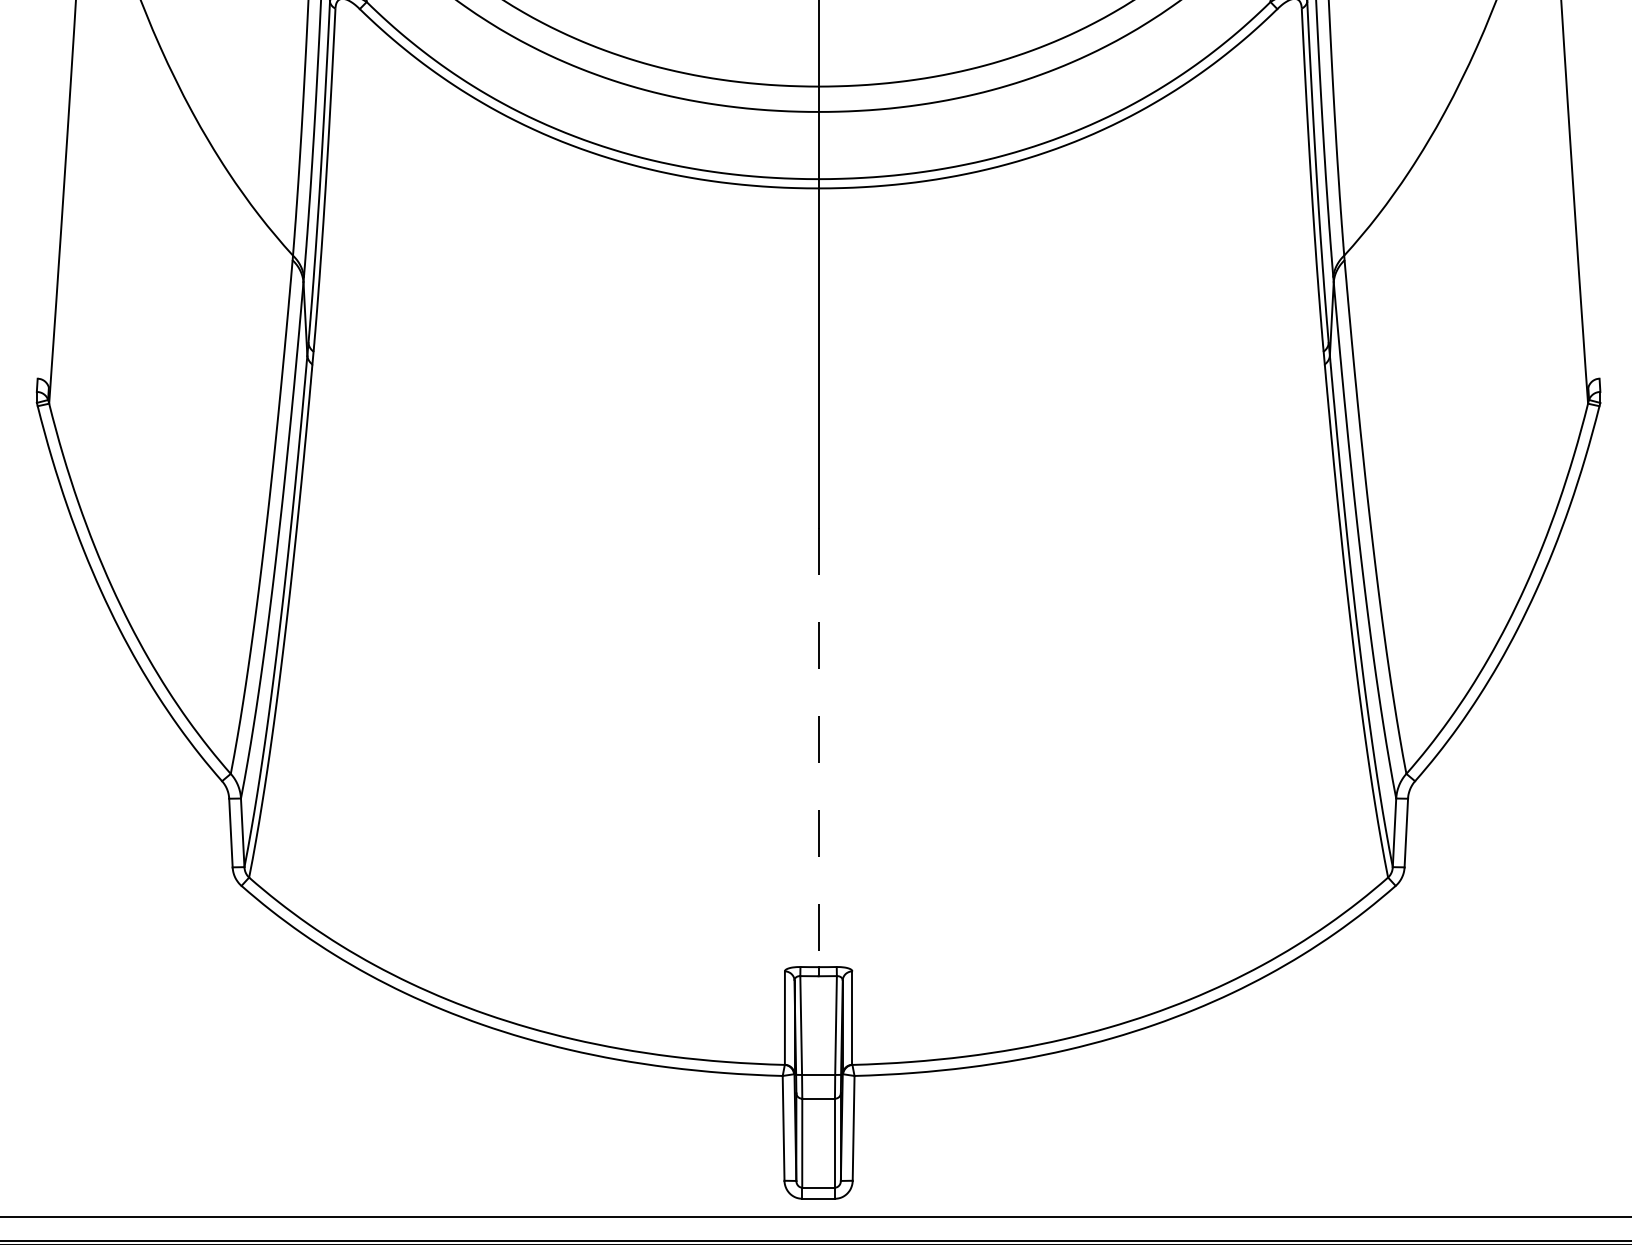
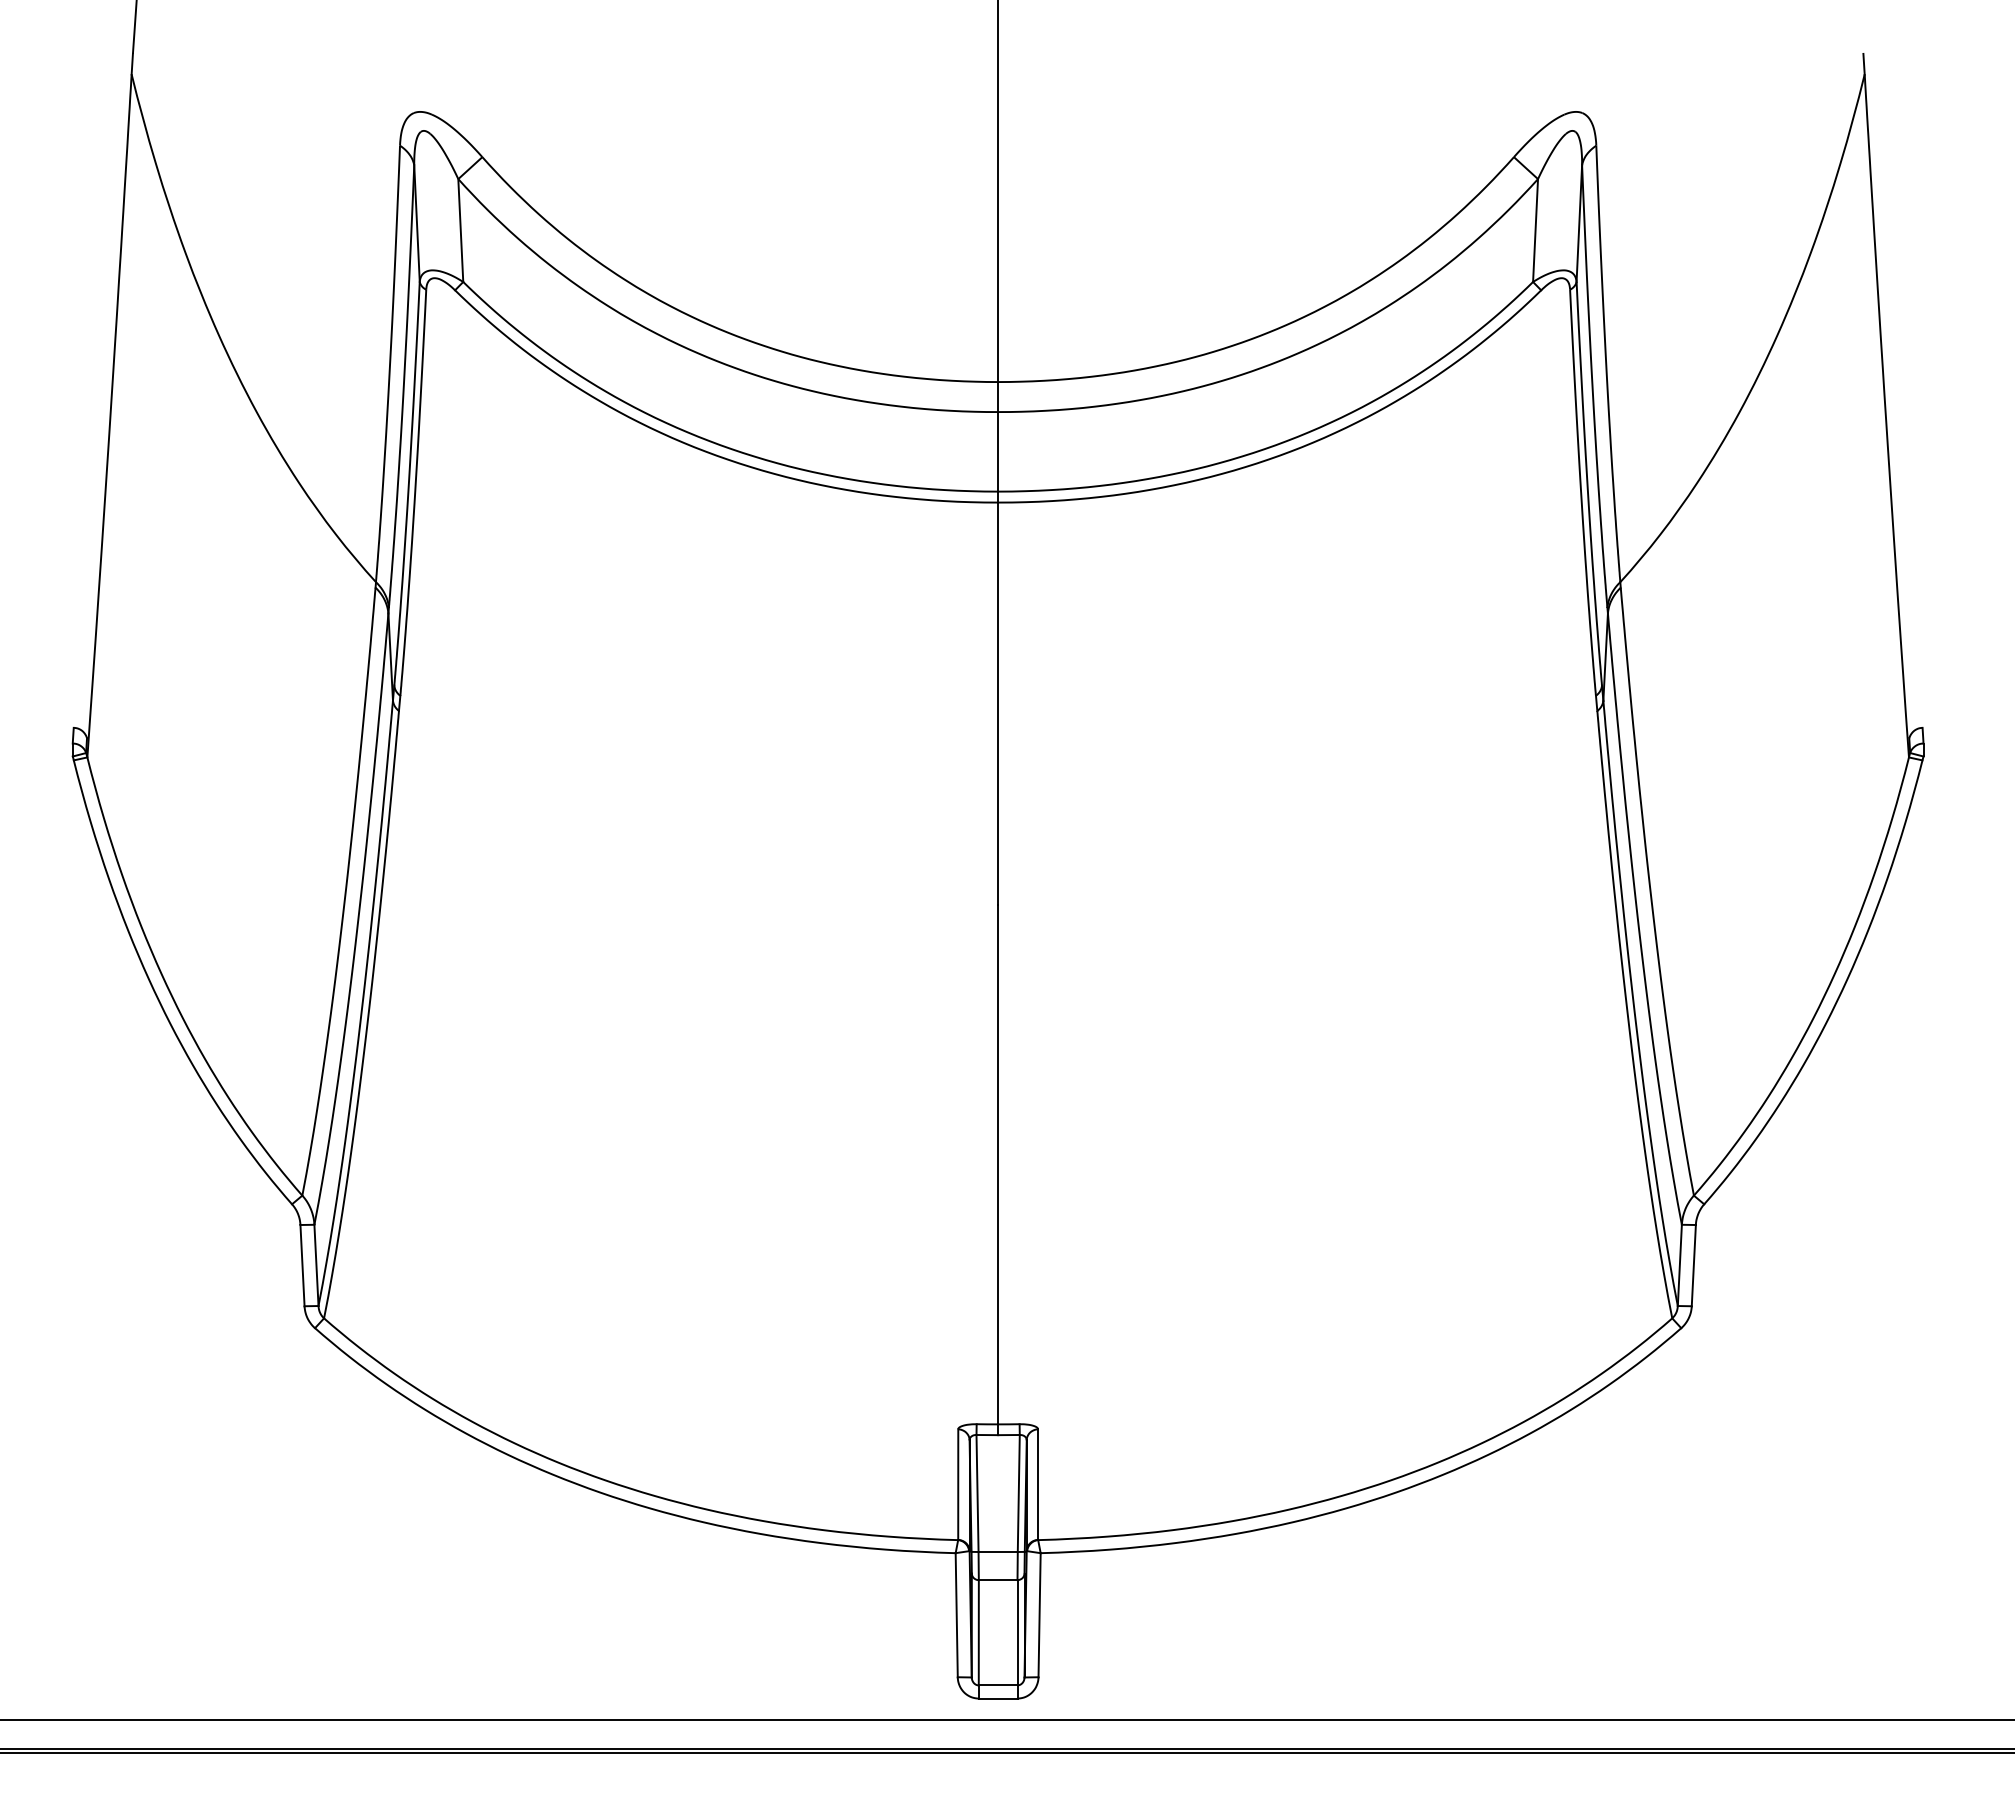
line: (818, 747) -> (998, 1164), dashed -> solid

